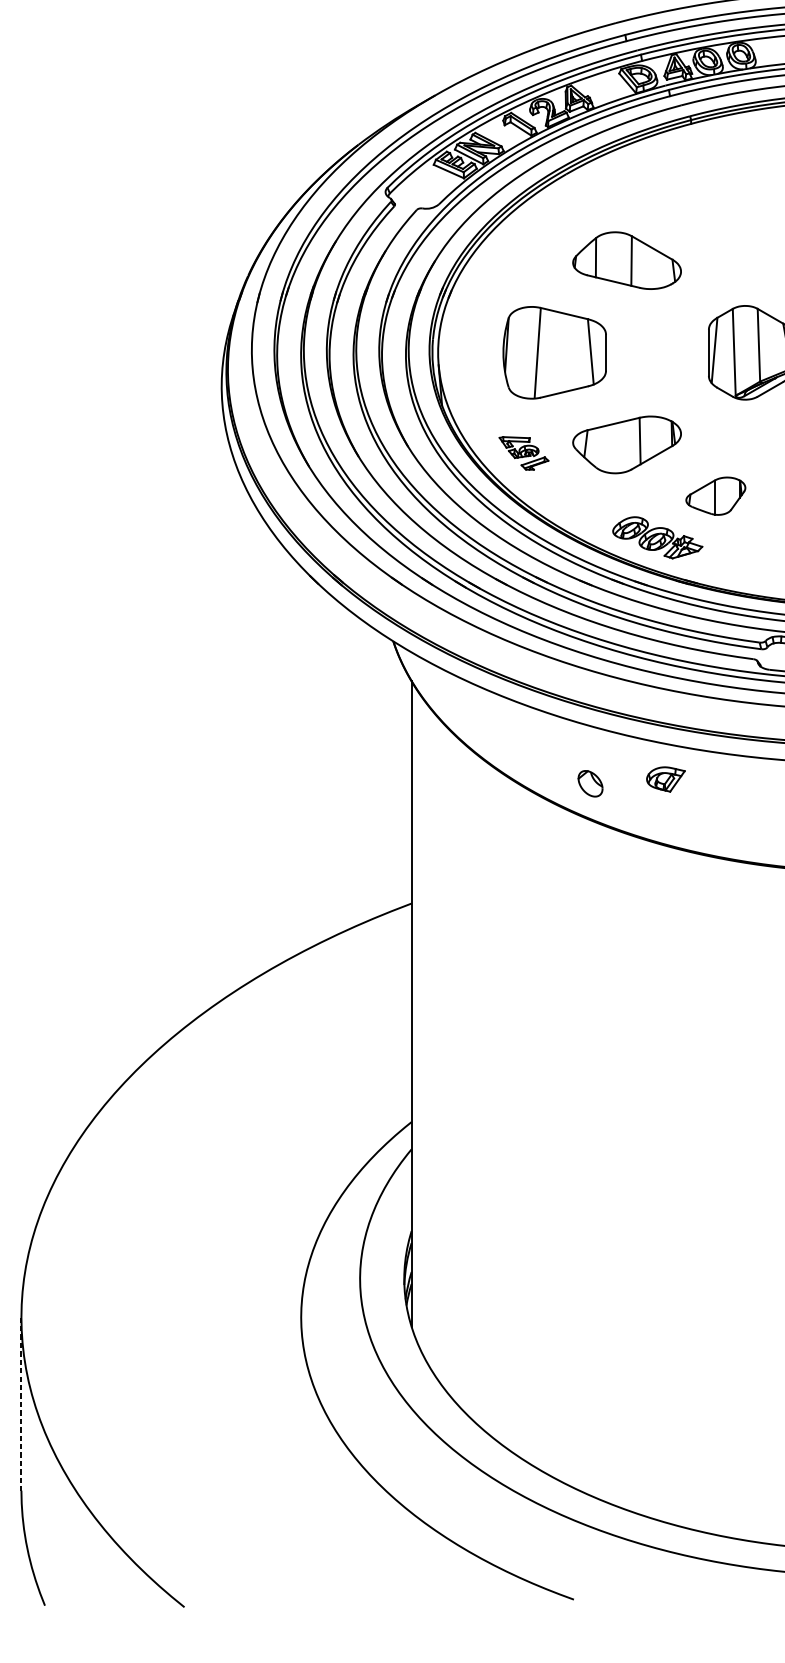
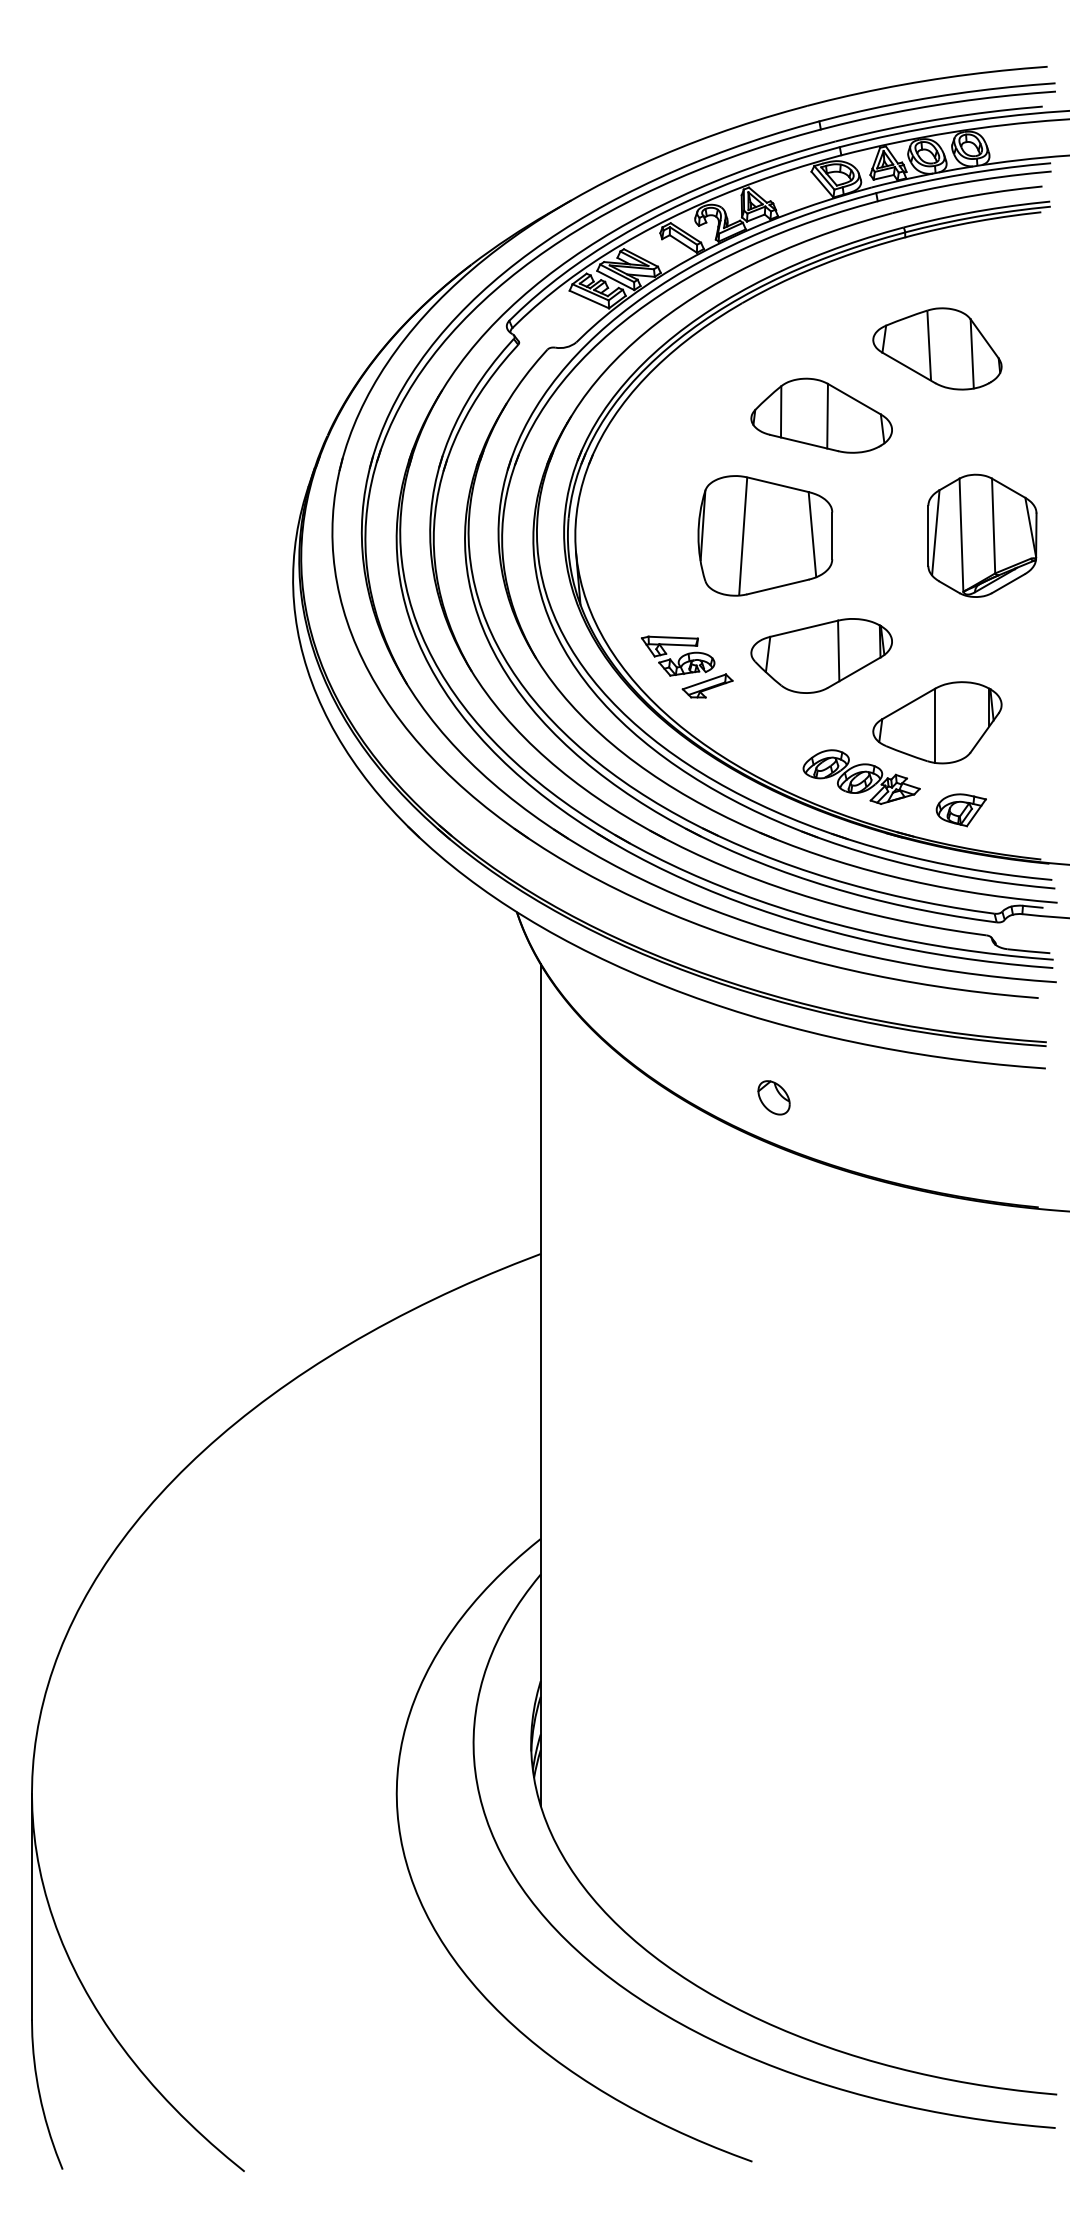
part: (715, 209) -> (937, 348), added
part: (554, 352) -> (765, 535), moved
part: (524, 452) -> (687, 666), size x1.43
part: (715, 495) -> (937, 722), size x1.67
part: (665, 779) -> (960, 810), moved
line: (21, 1403) -> (31, 1906), dashed -> solid

